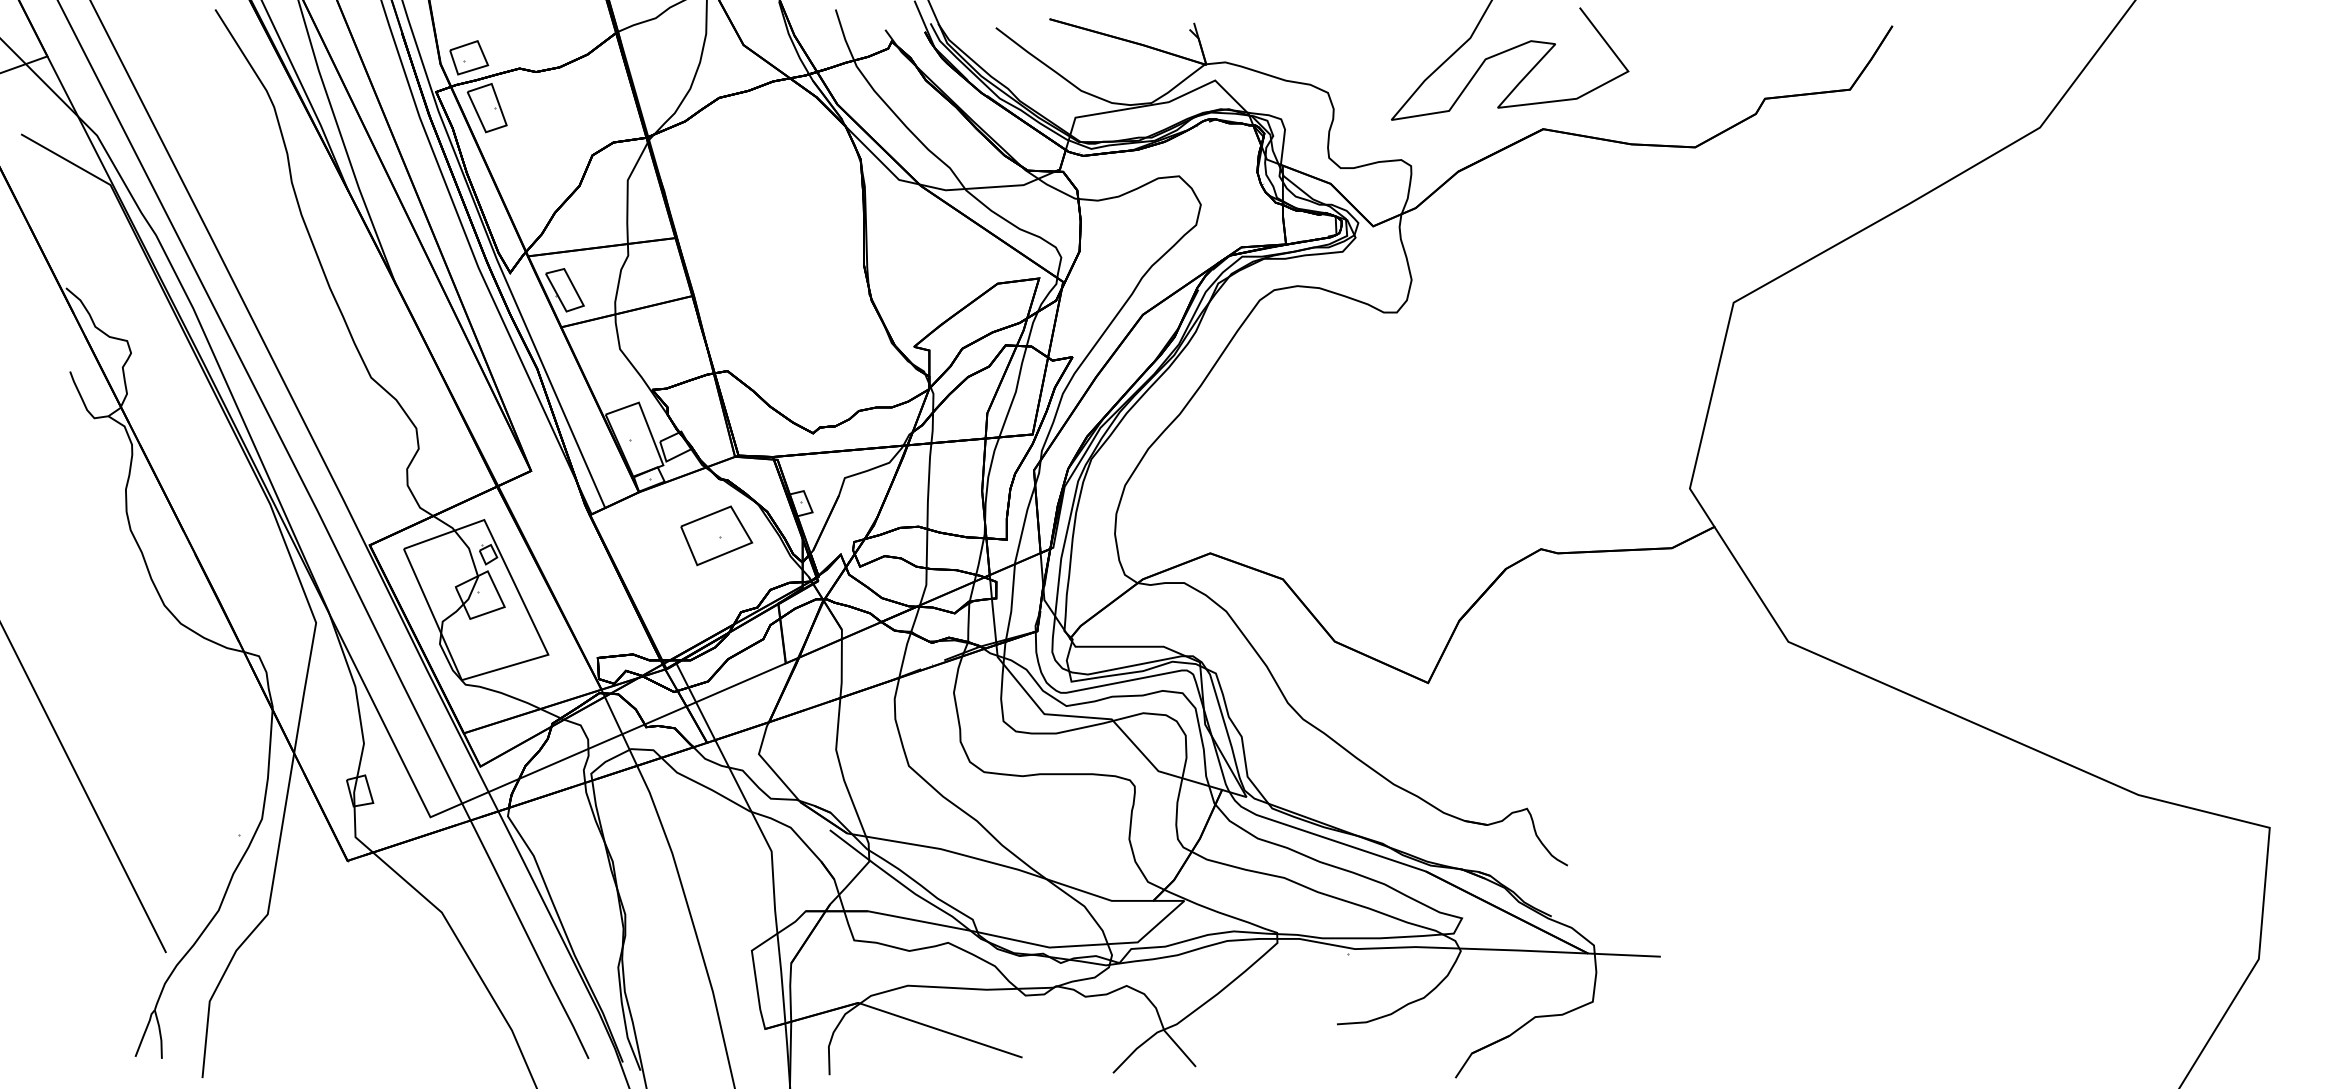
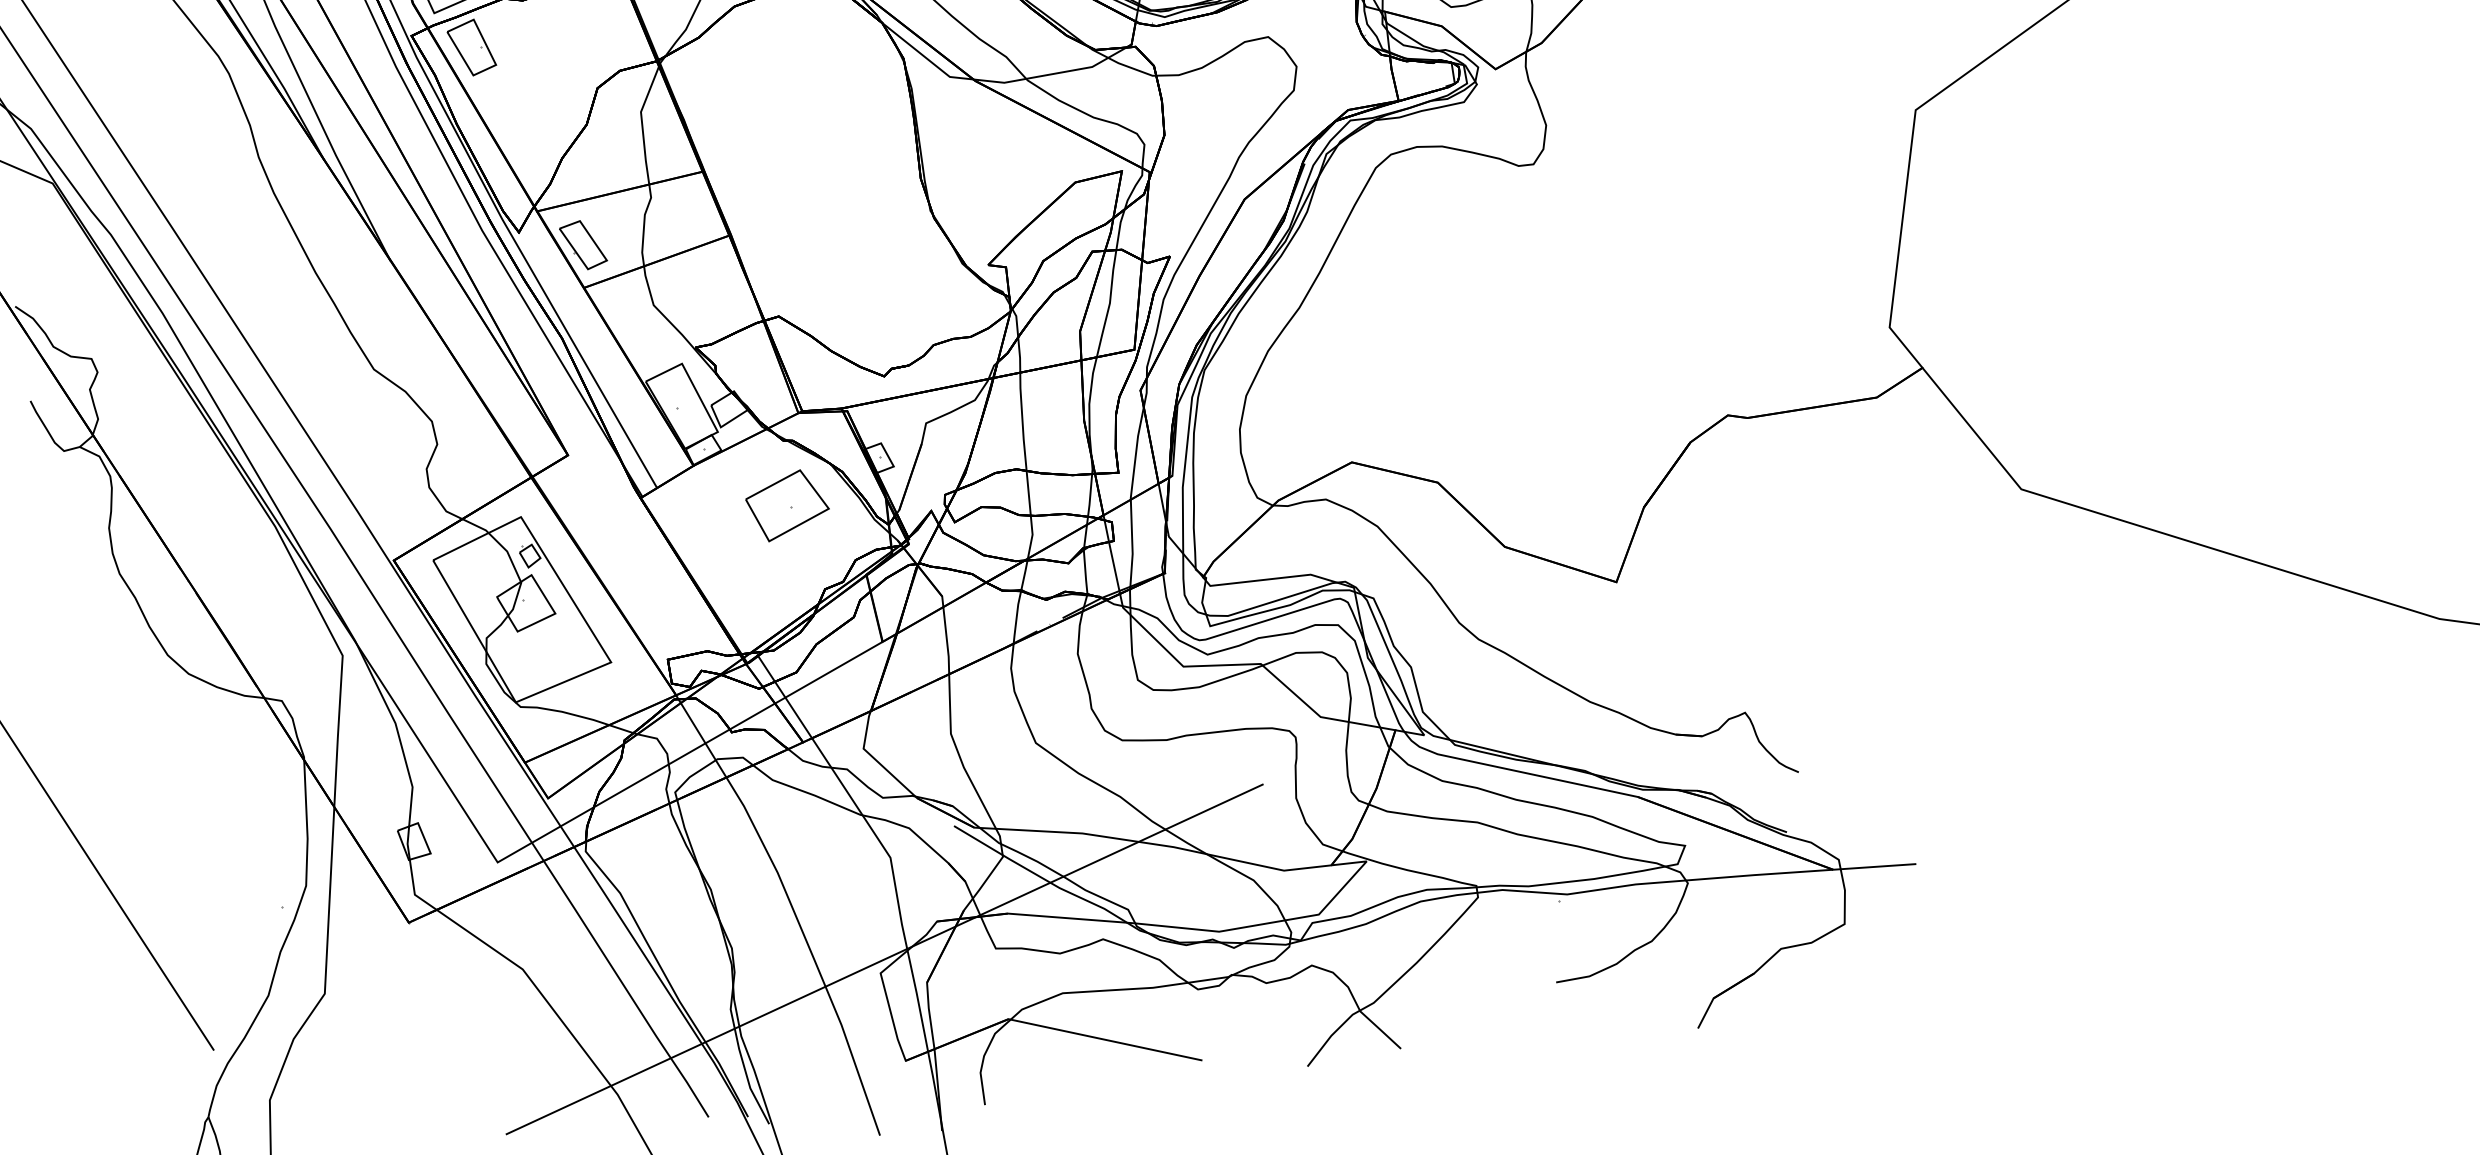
line: (756, 938) -> (884, 958), added

